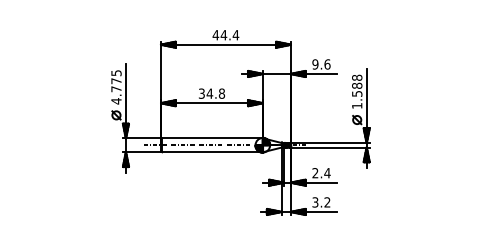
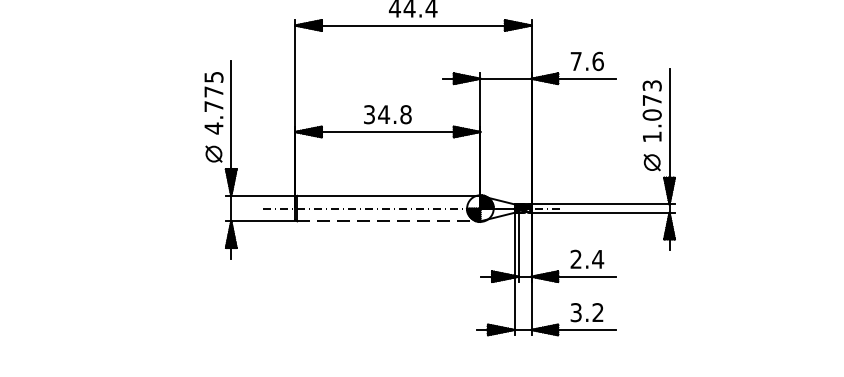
text: (315, 64) -> (576, 61), 9.6 -> 7.6
text: (357, 85) -> (652, 99), 1.588 -> 1.073
line: (213, 152) -> (390, 221), solid -> dashed

